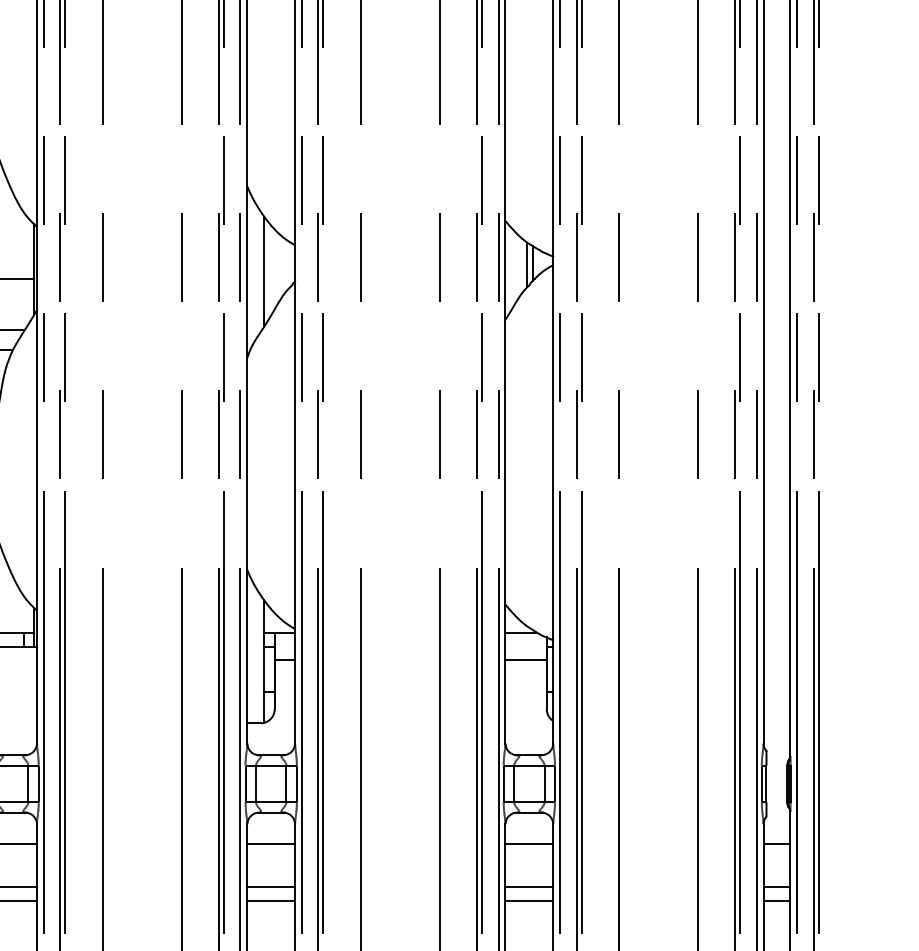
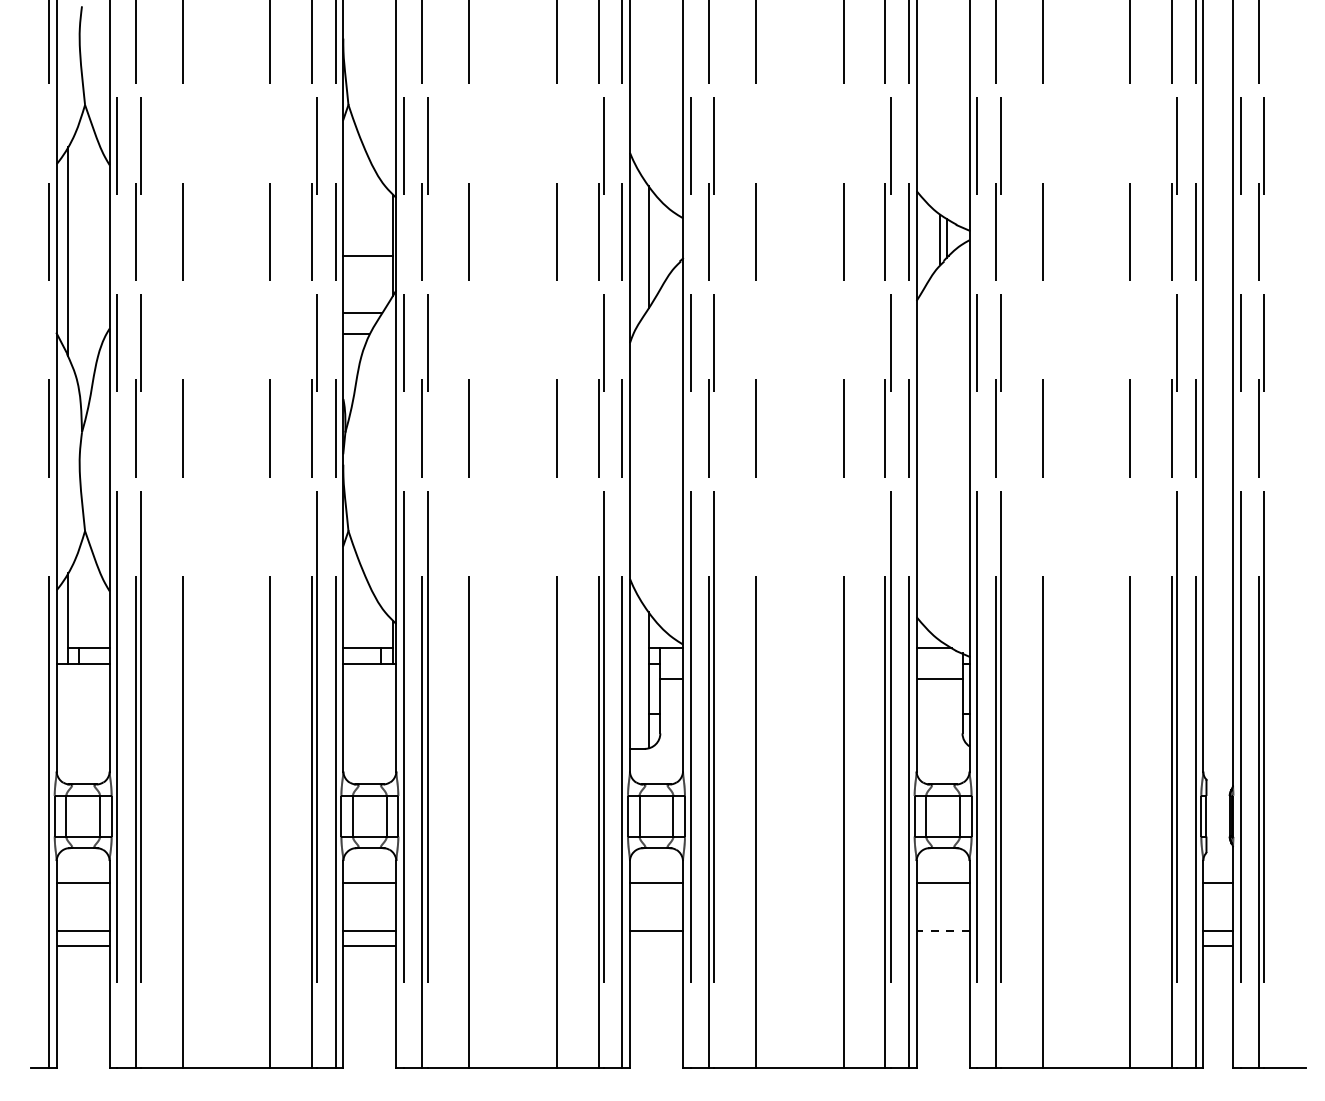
line: (529, 886) -> (943, 930), solid -> dashed
line: (270, 901) -> (655, 946), removed
line: (528, 901) -> (942, 946), removed

